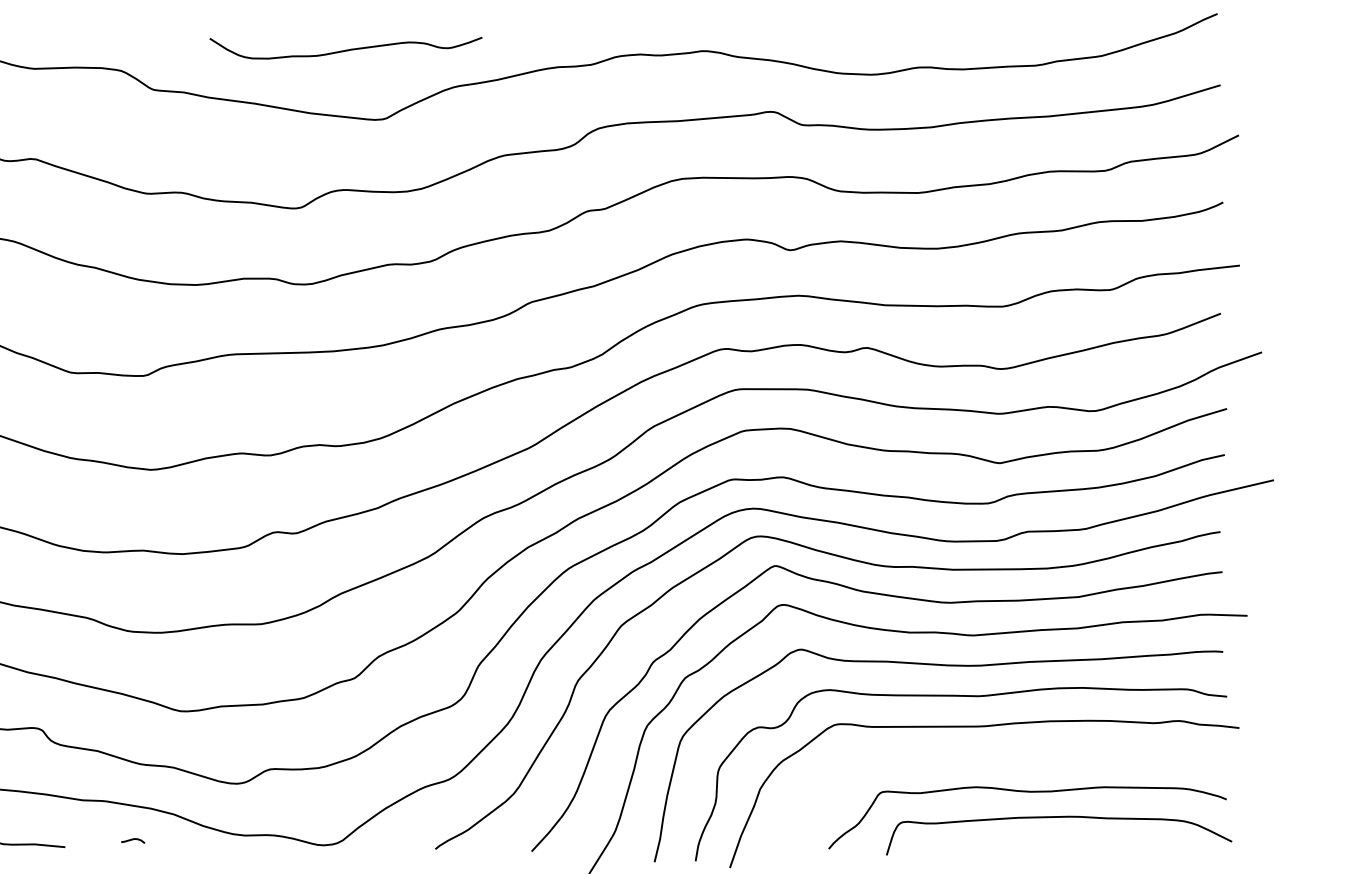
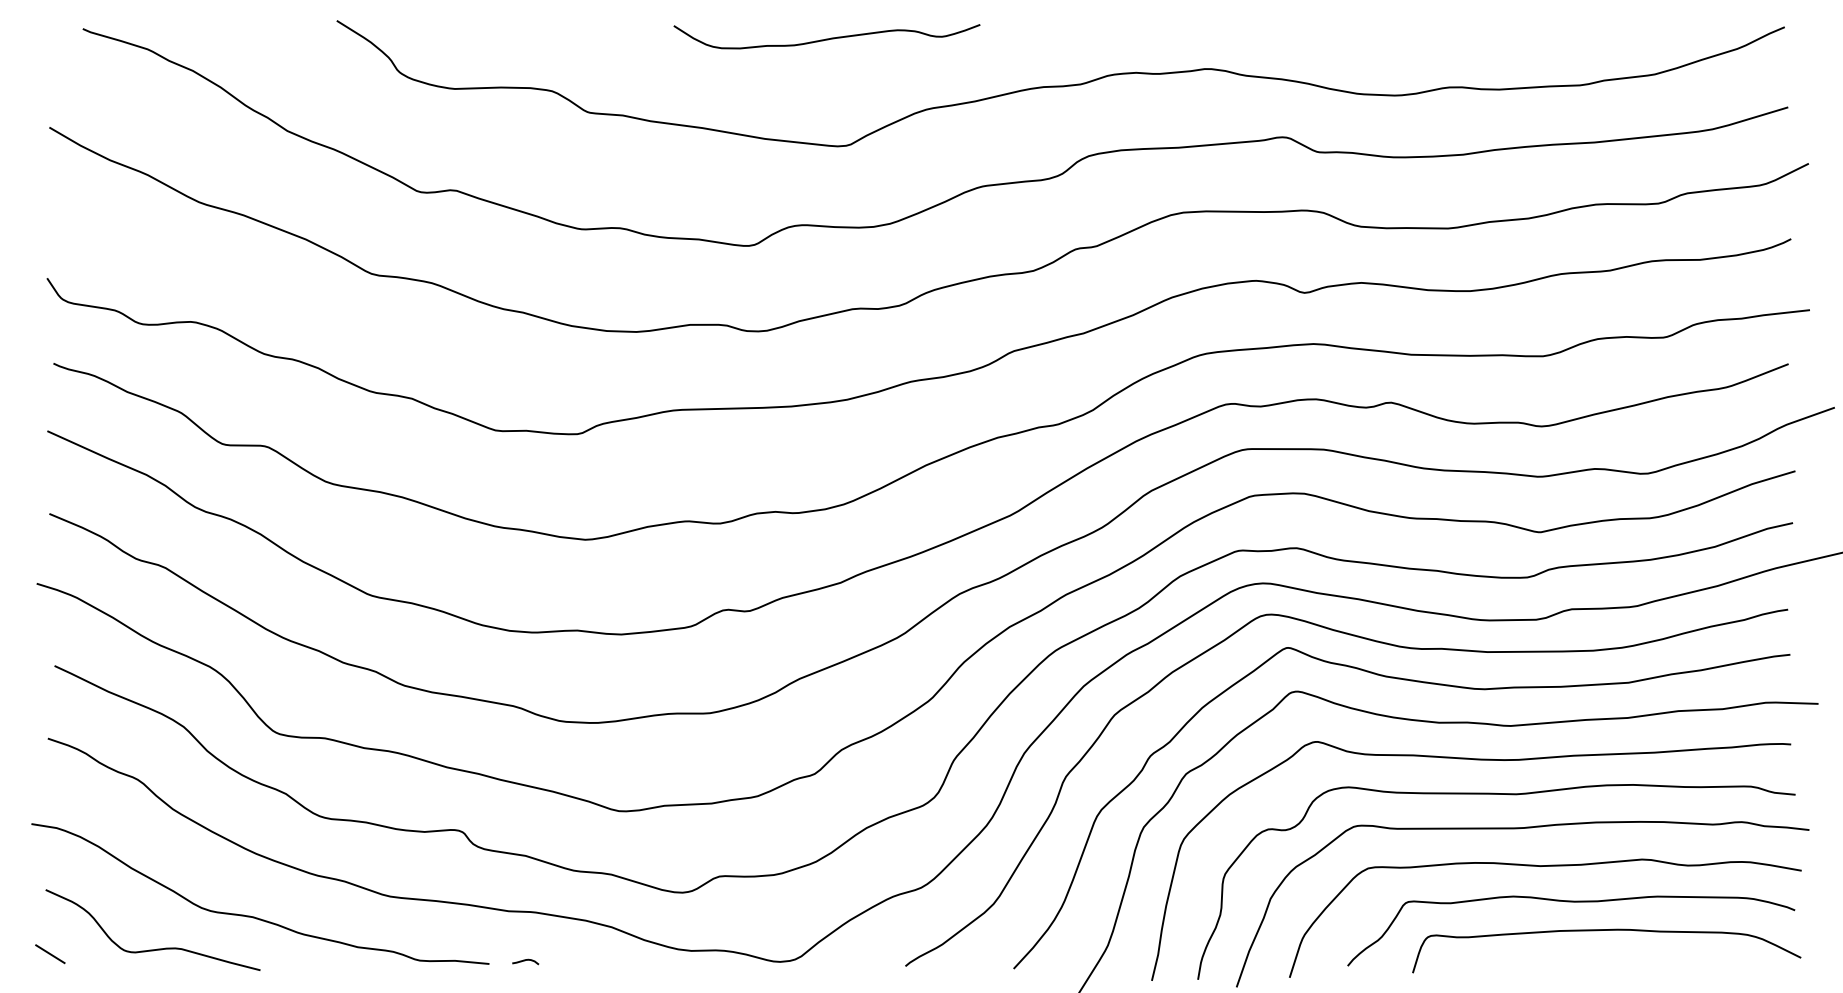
curve: (345, 49) -> (826, 38), moved
curve: (1004, 760) -> (1545, 866), added
curve: (132, 840) -> (525, 961), moved

